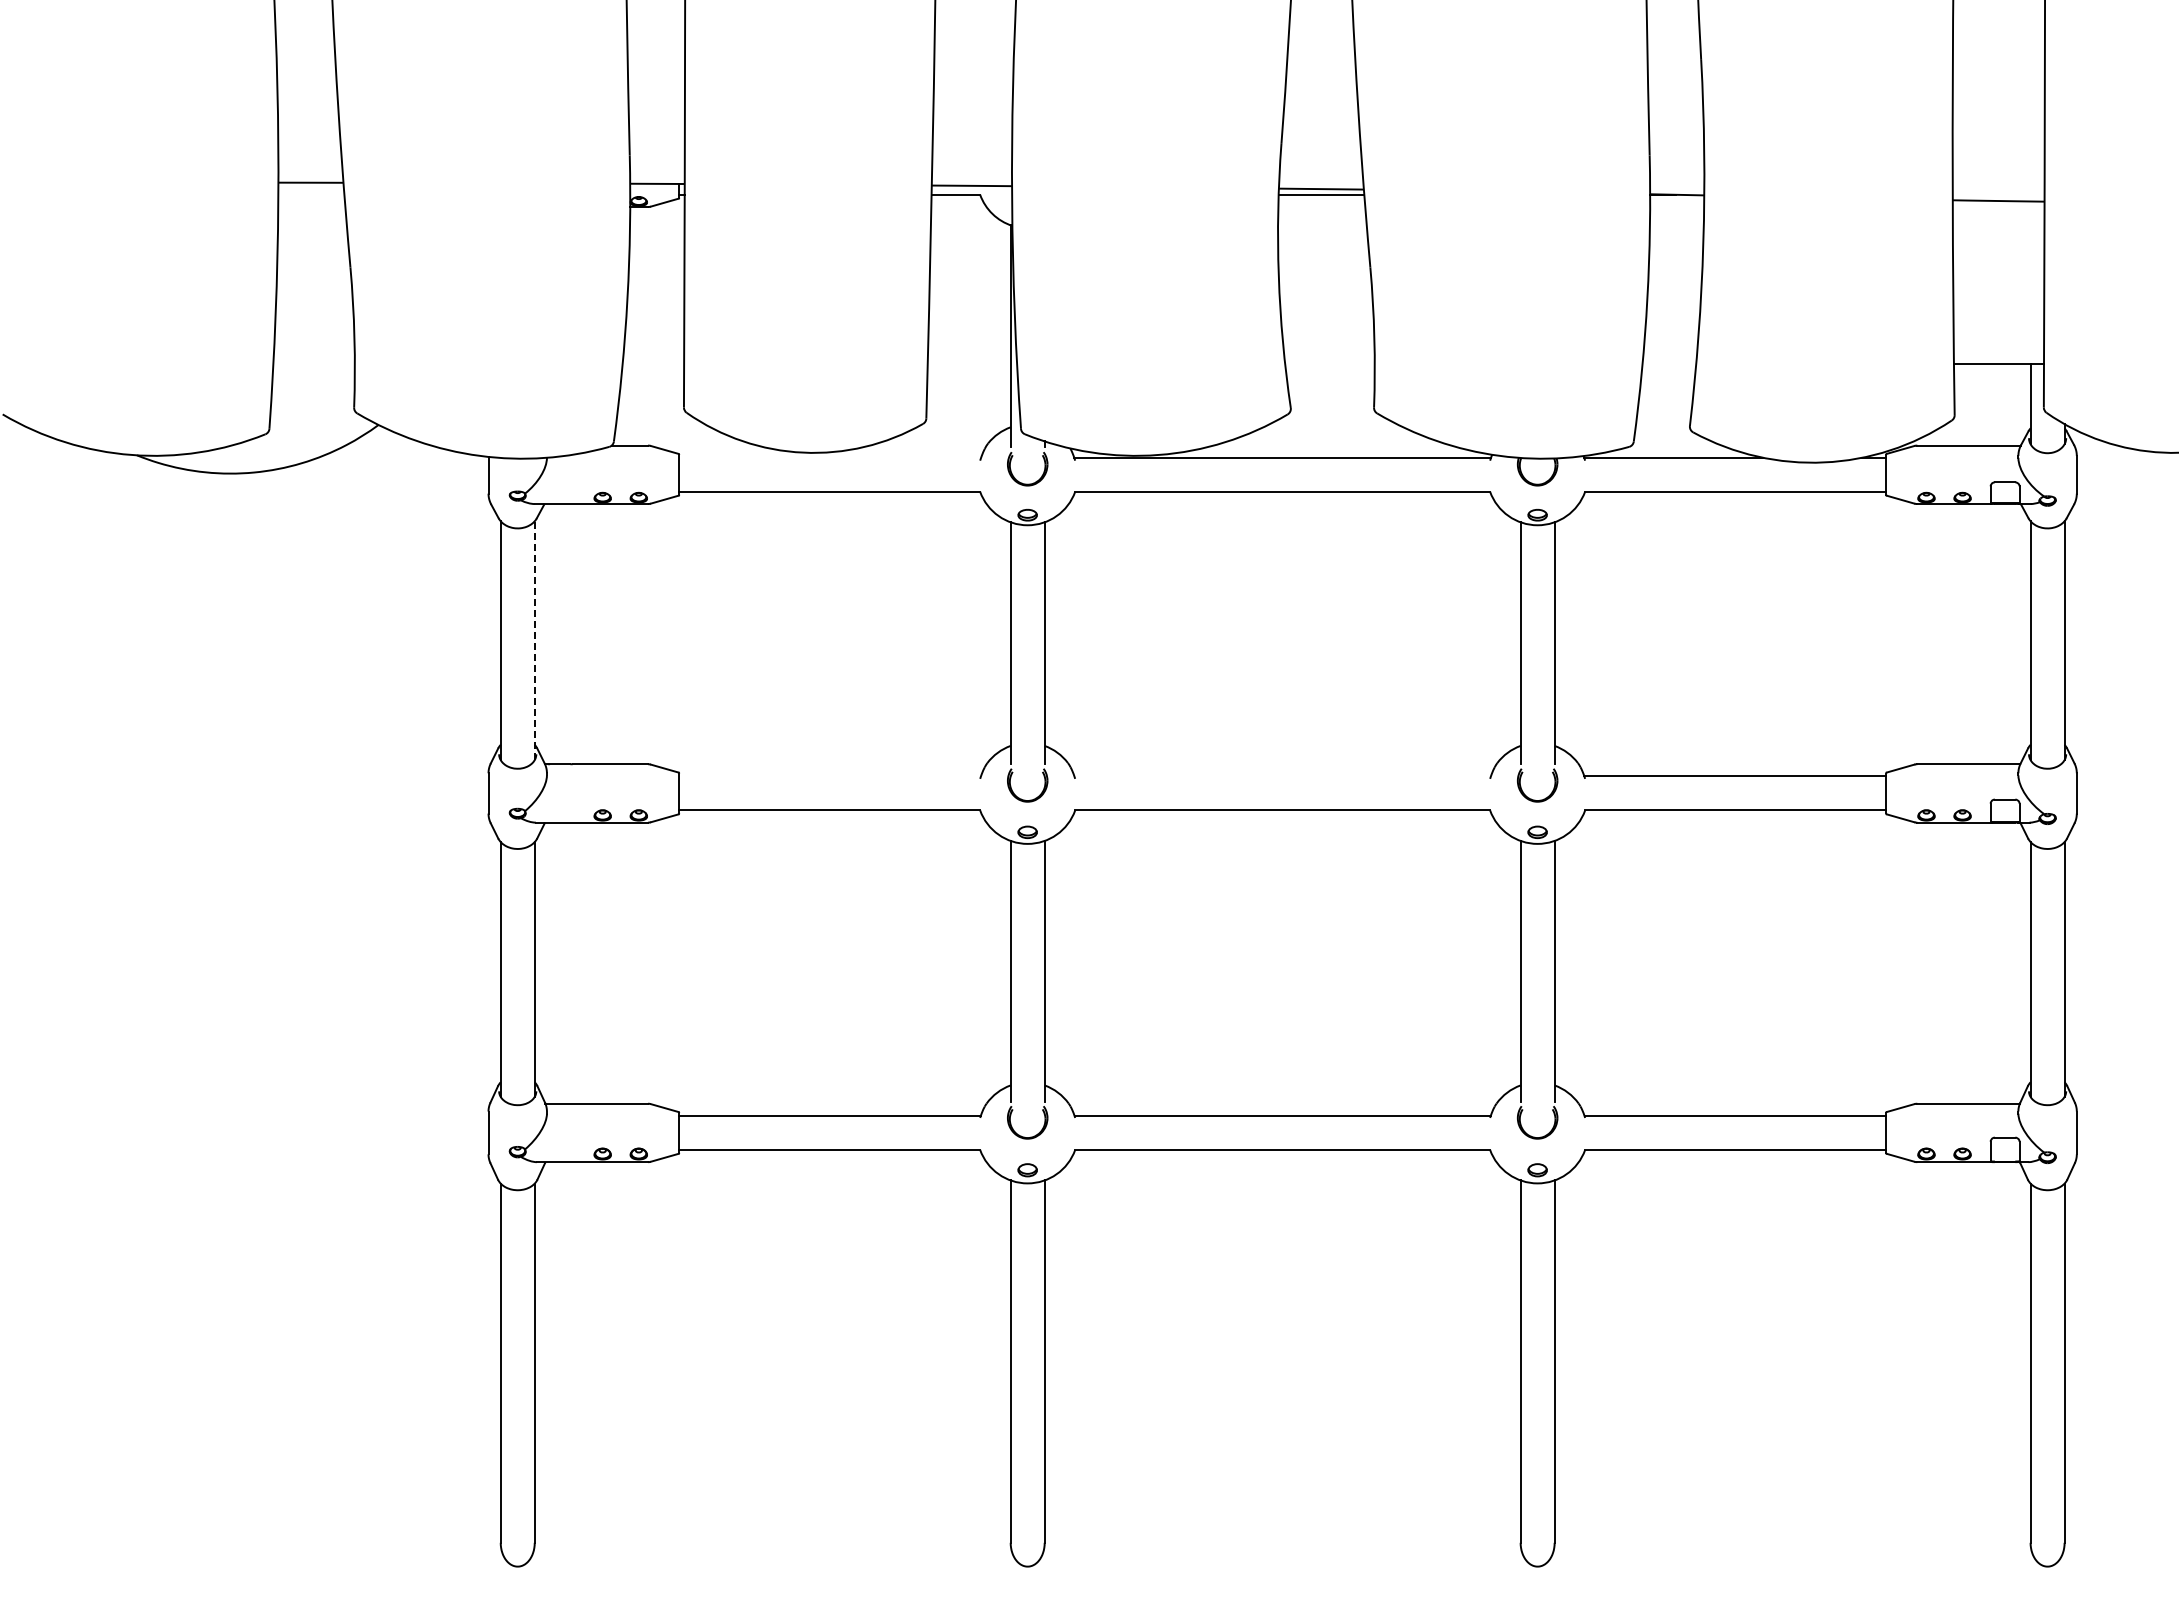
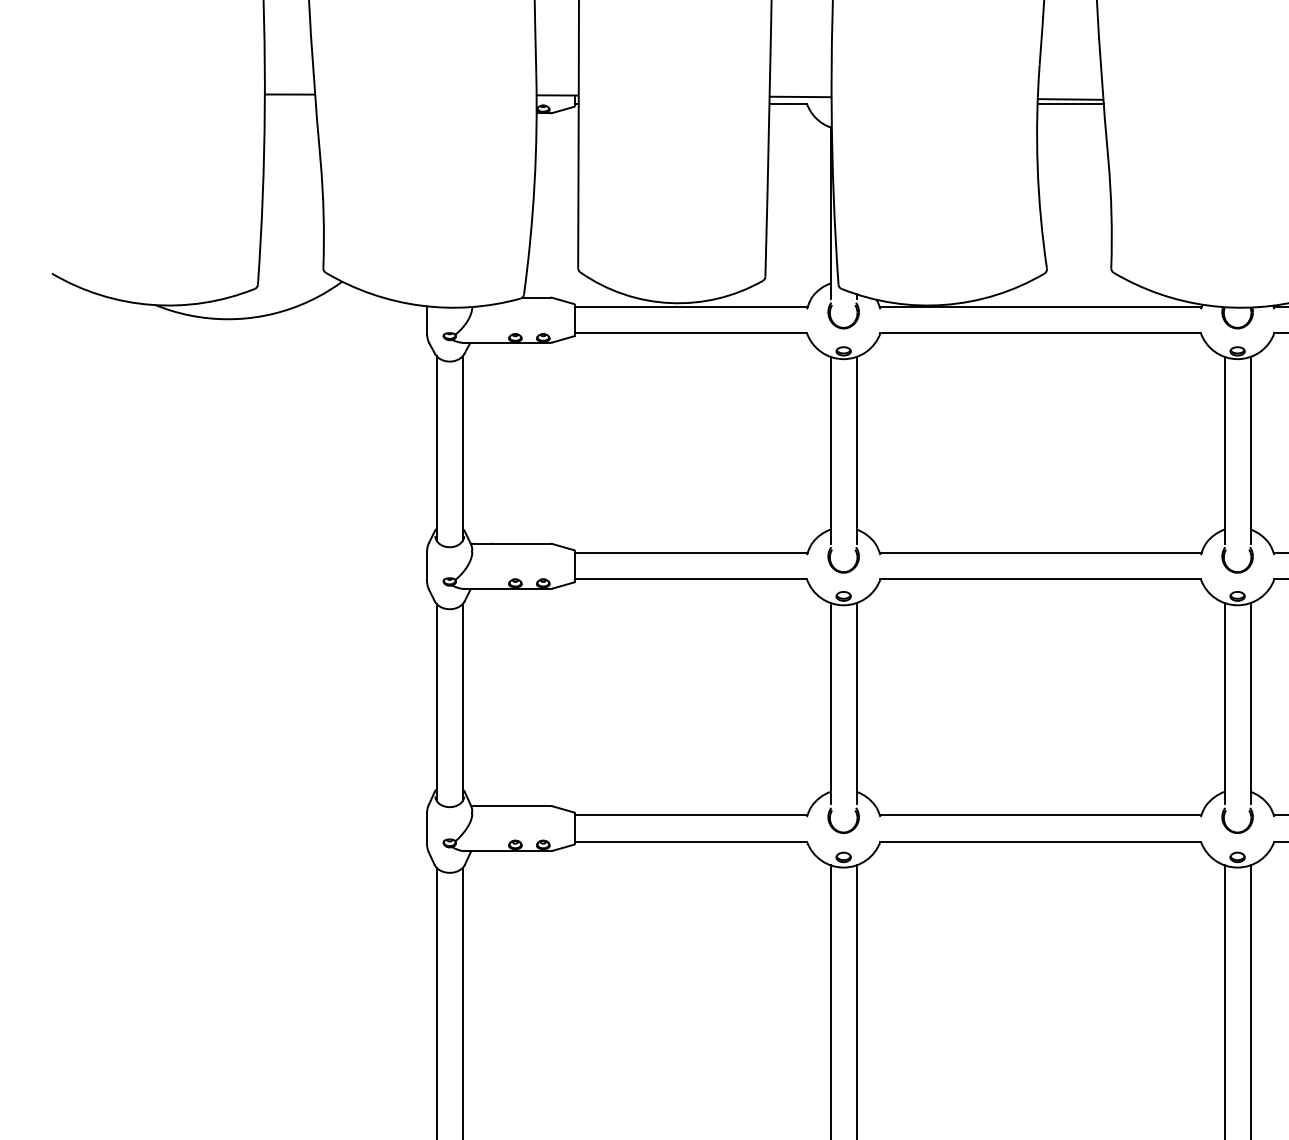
line: (830, 457) -> (691, 306), added
line: (534, 640) -> (462, 448), dashed -> solid
line: (829, 776) -> (690, 553), added
line: (1282, 776) -> (1040, 553), added

